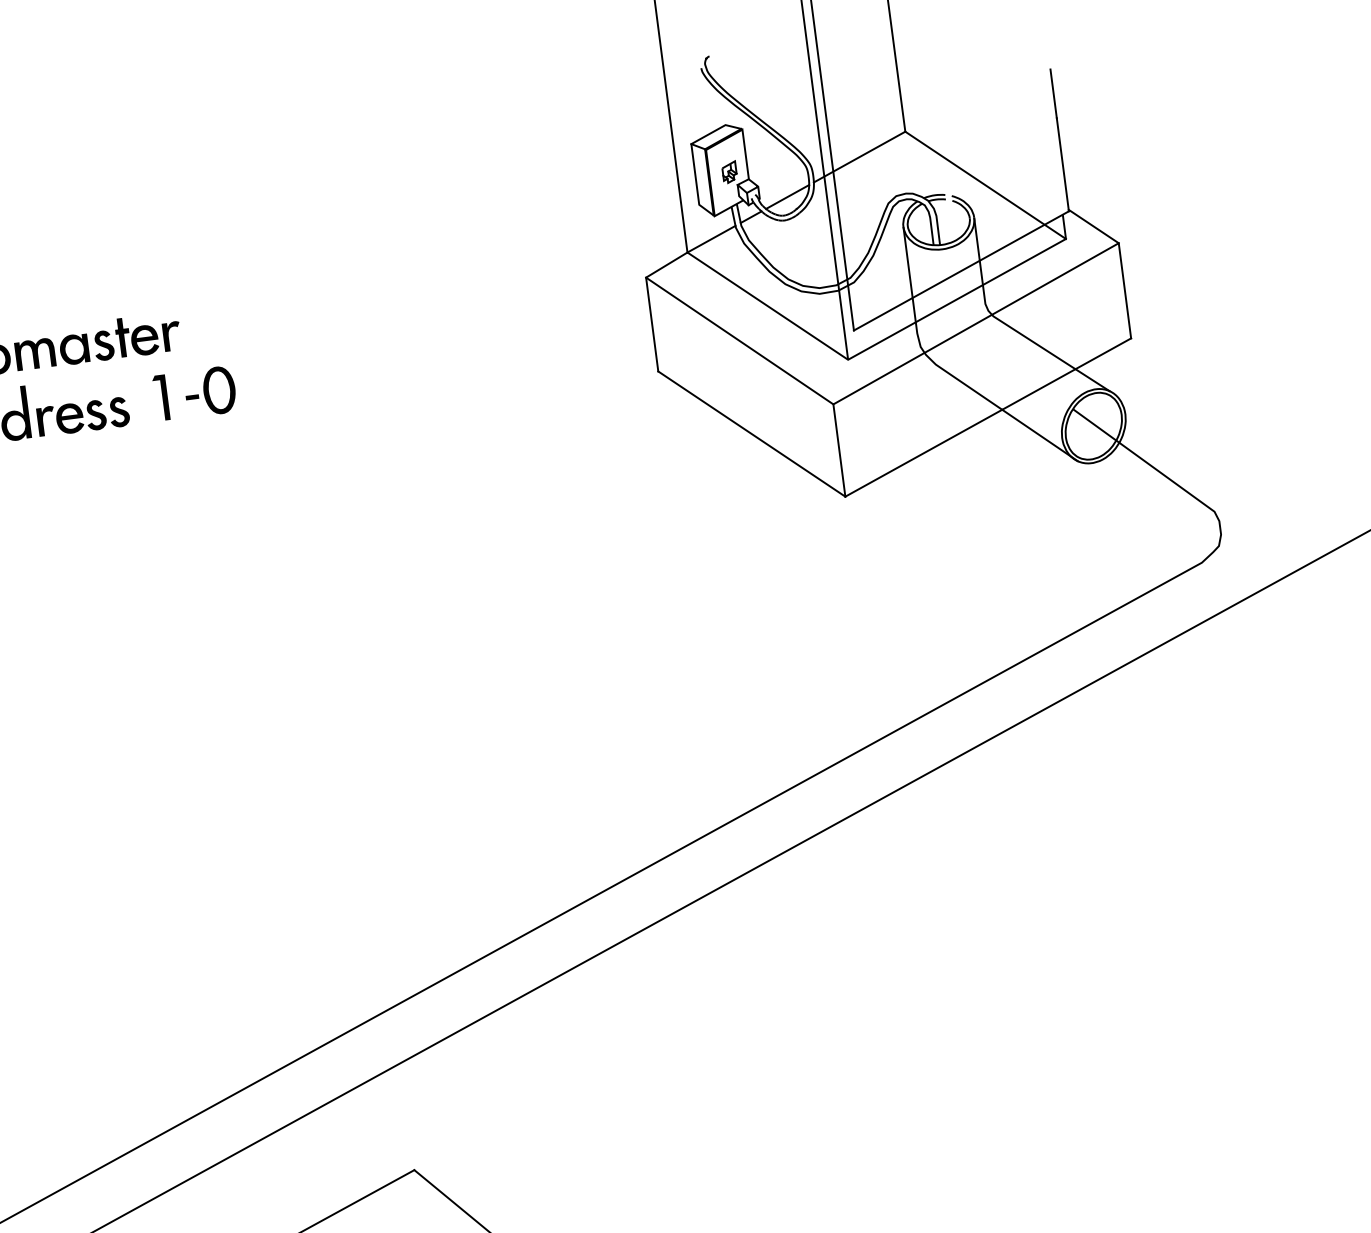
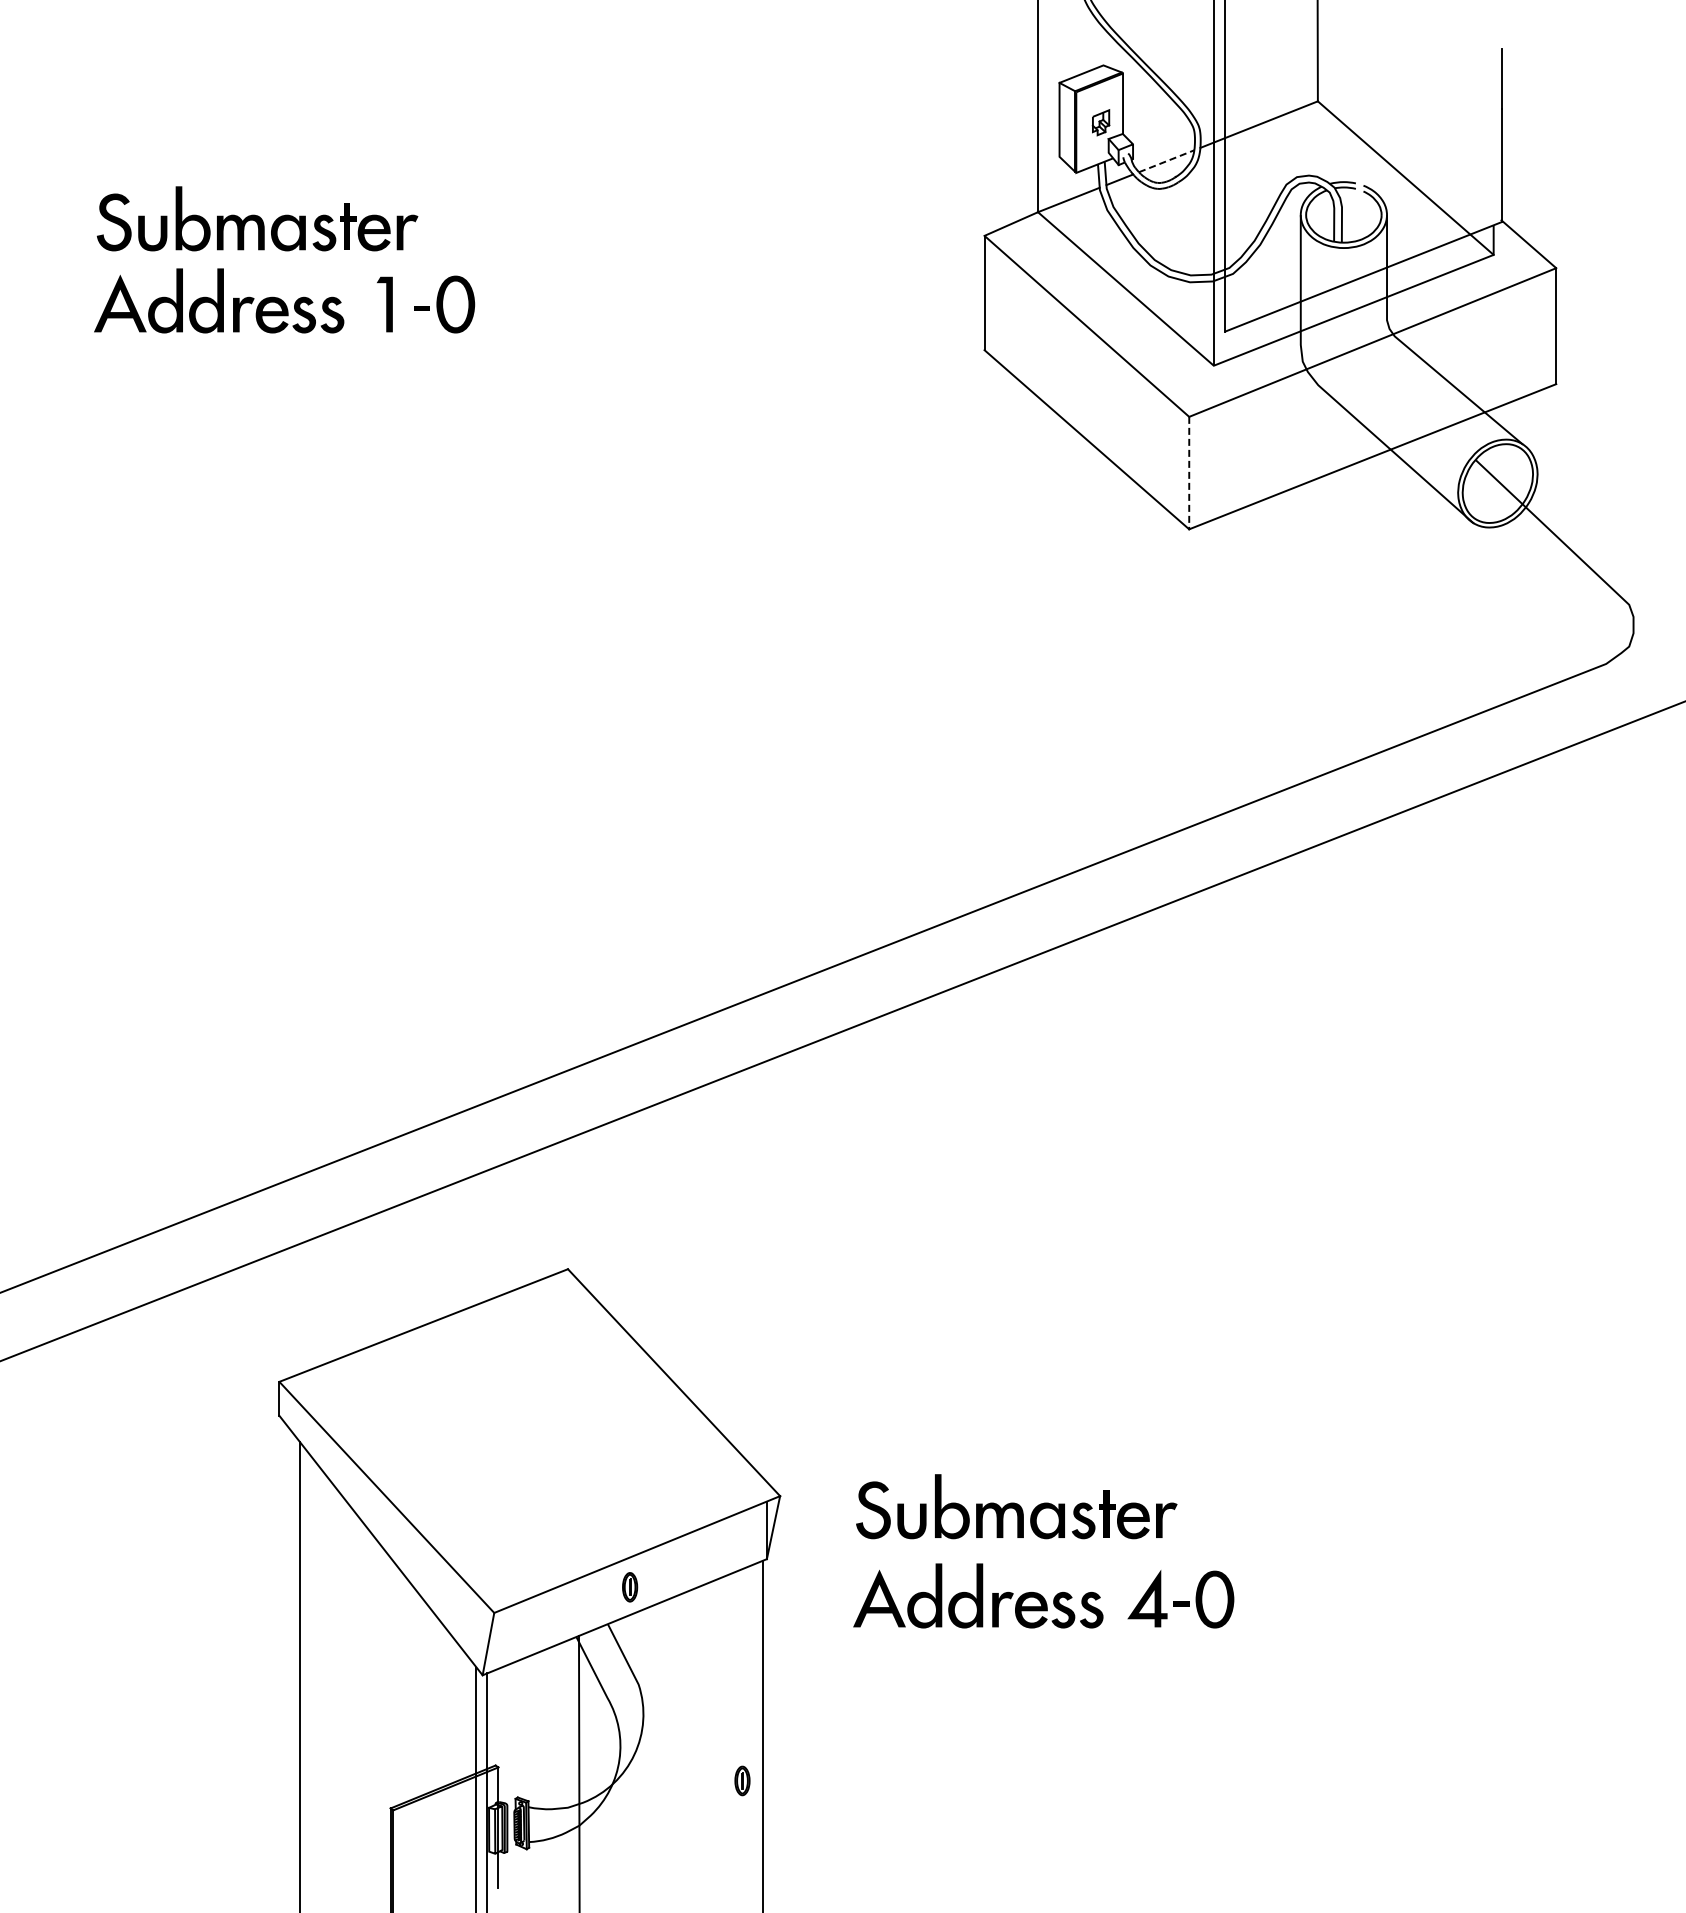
line: (787, 197) -> (1166, 161), solid -> dashed
line: (839, 450) -> (1189, 473), solid -> dashed

